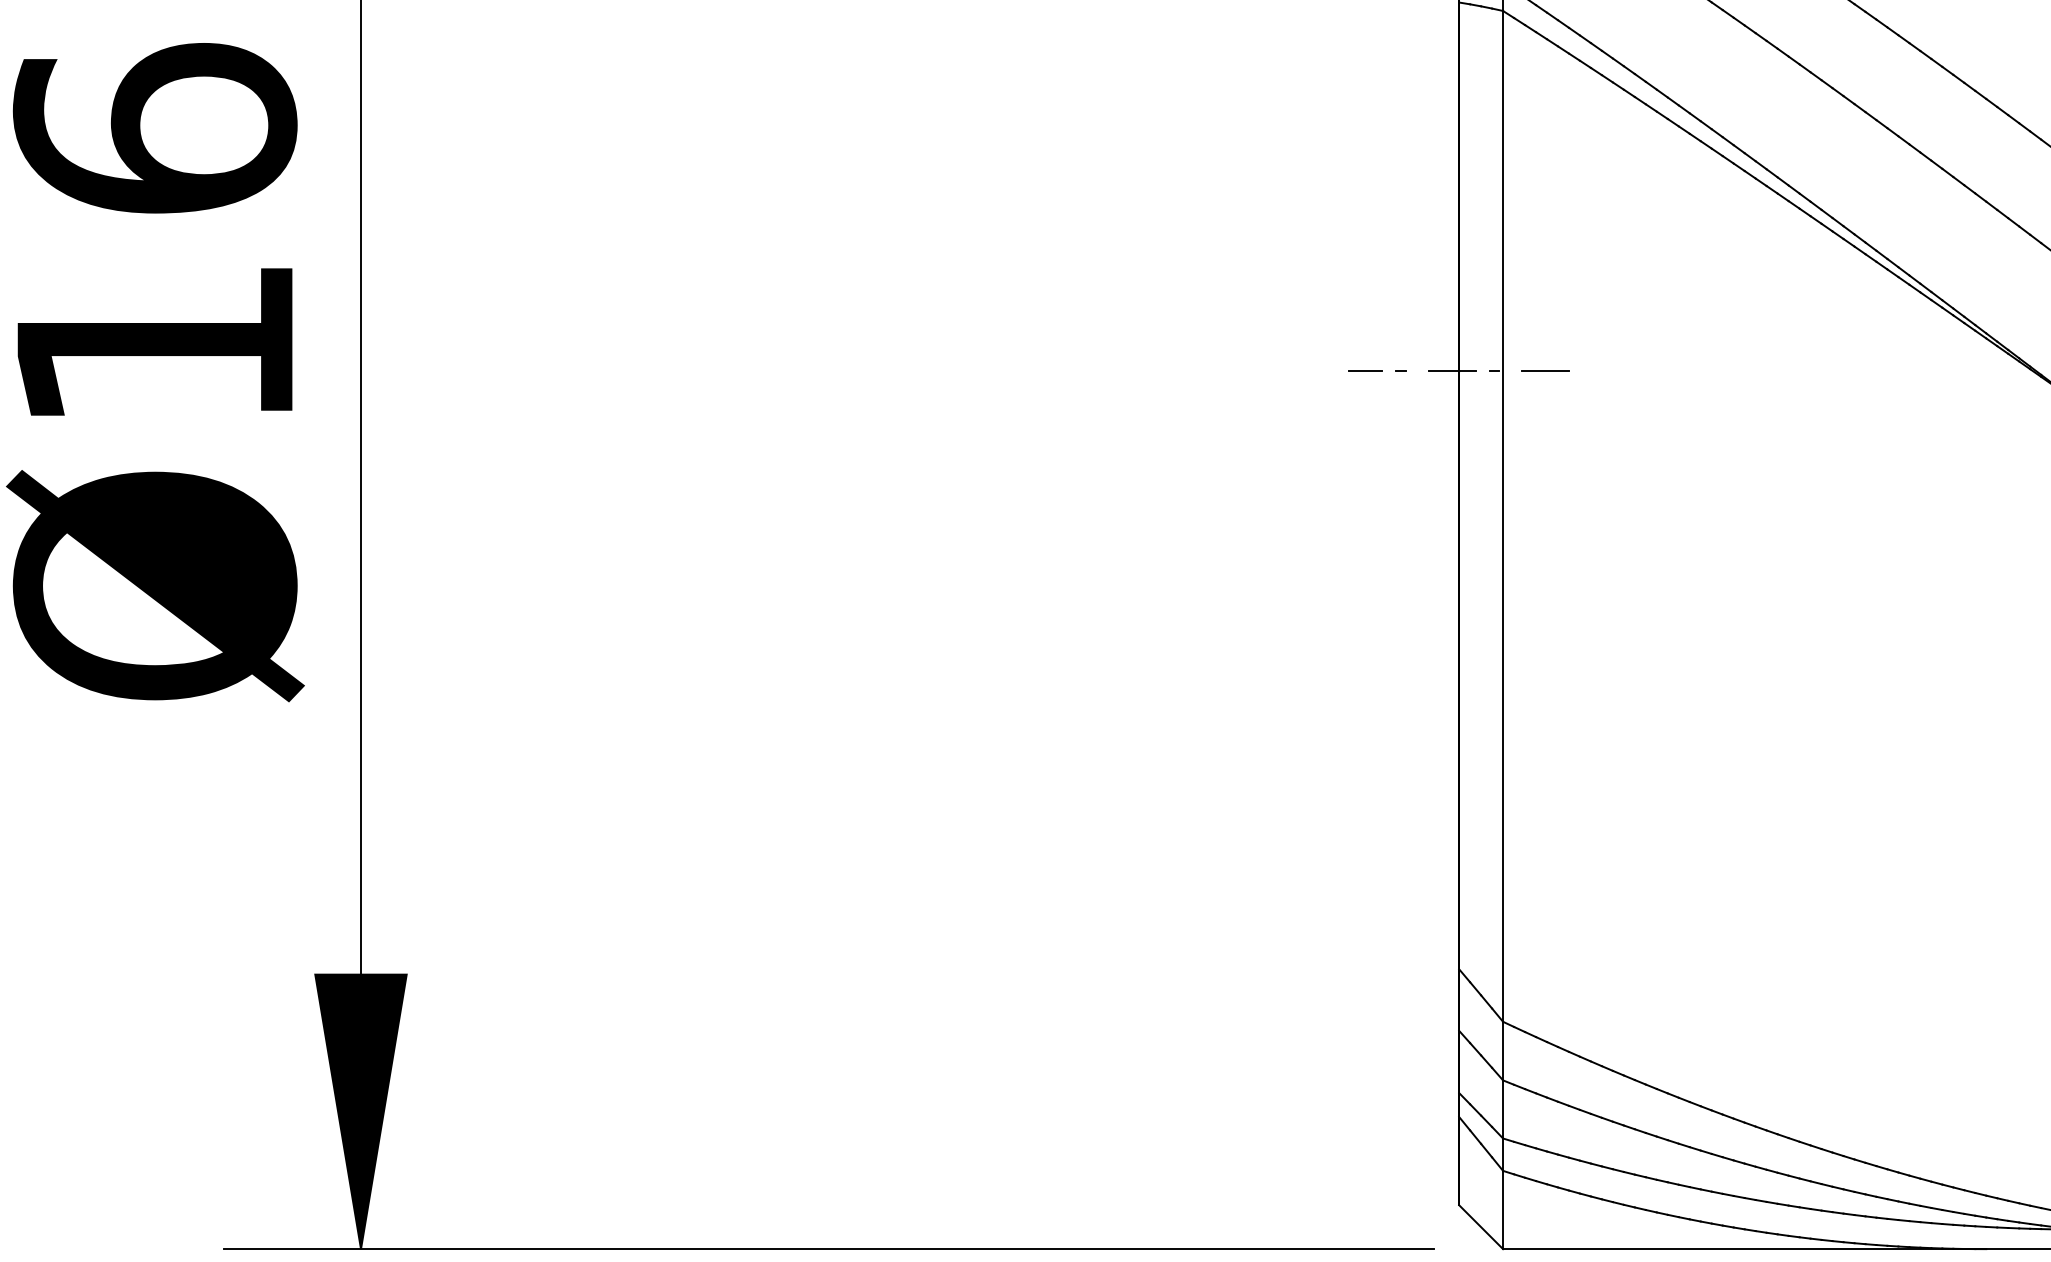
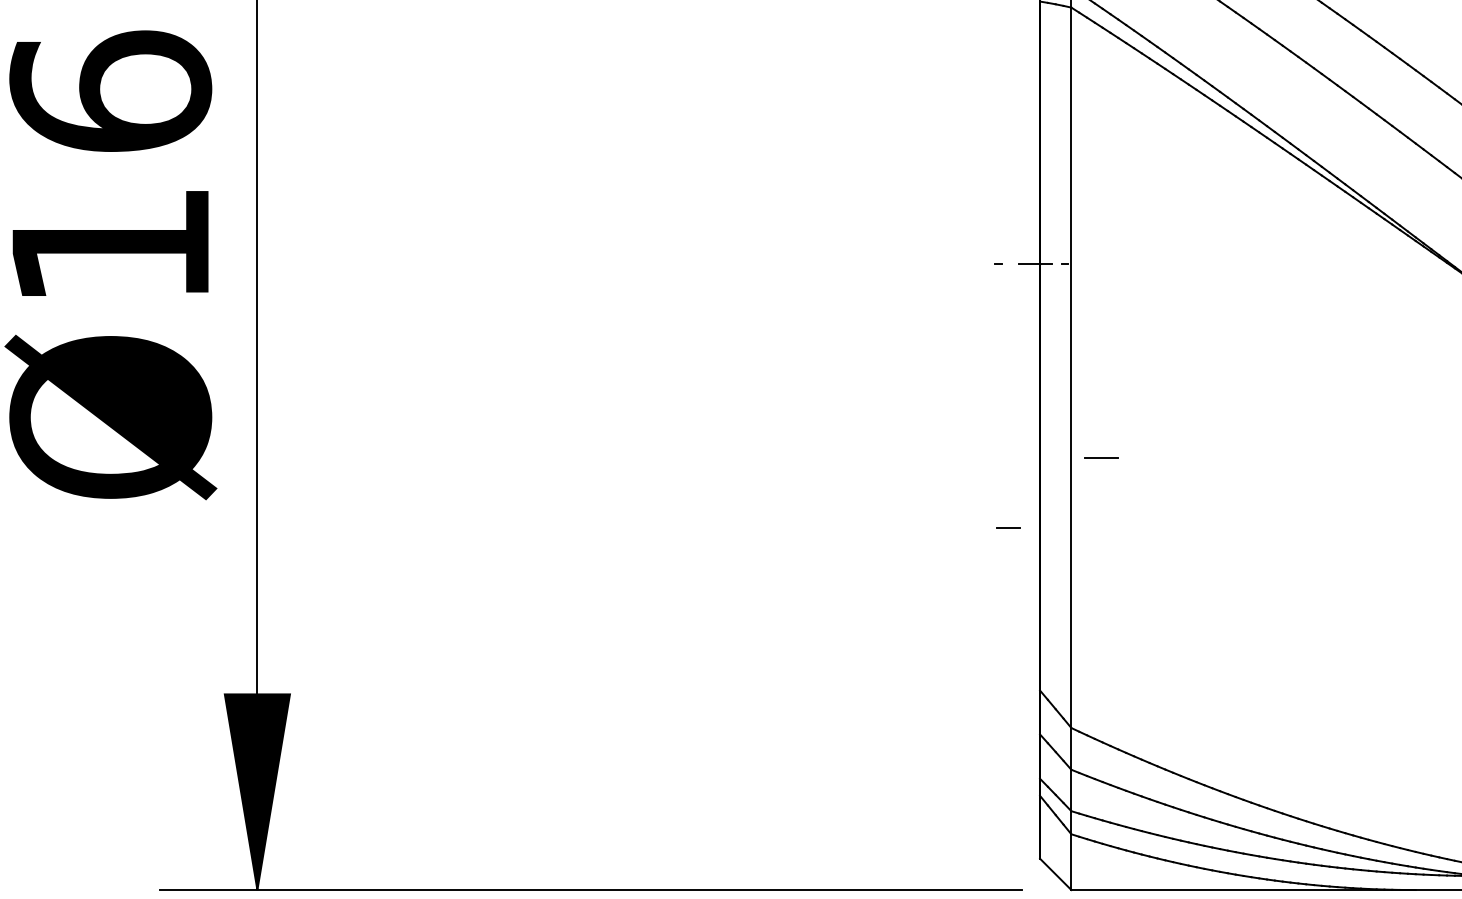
line: (1365, 370) -> (1008, 528), moved
line: (1545, 370) -> (1101, 457), moved

